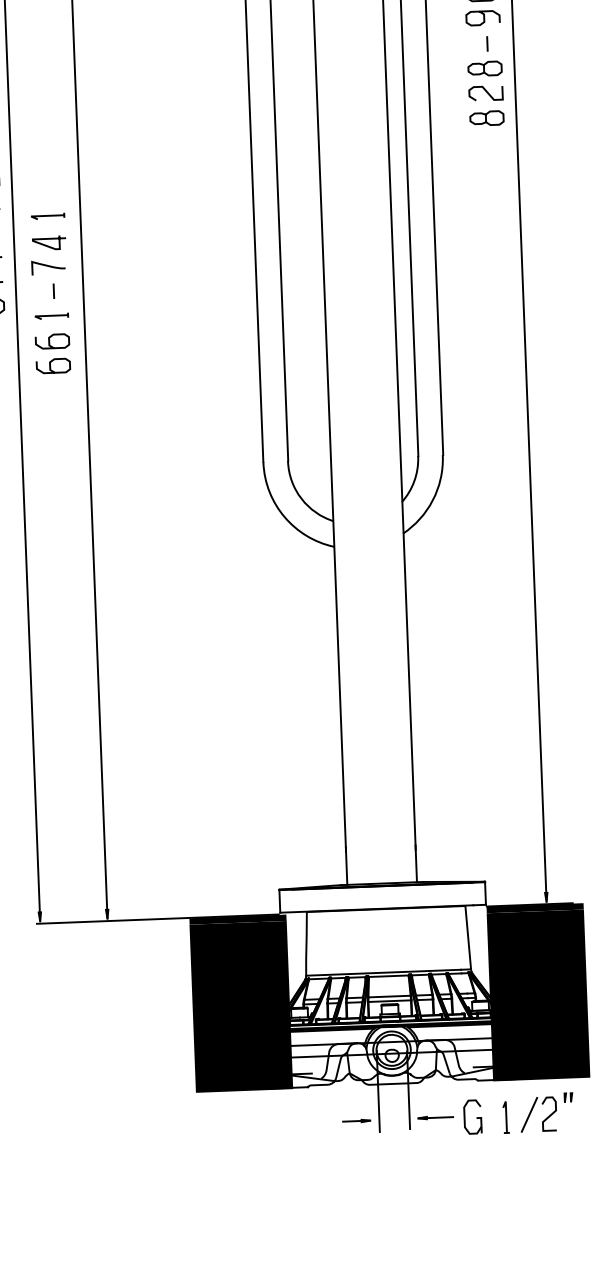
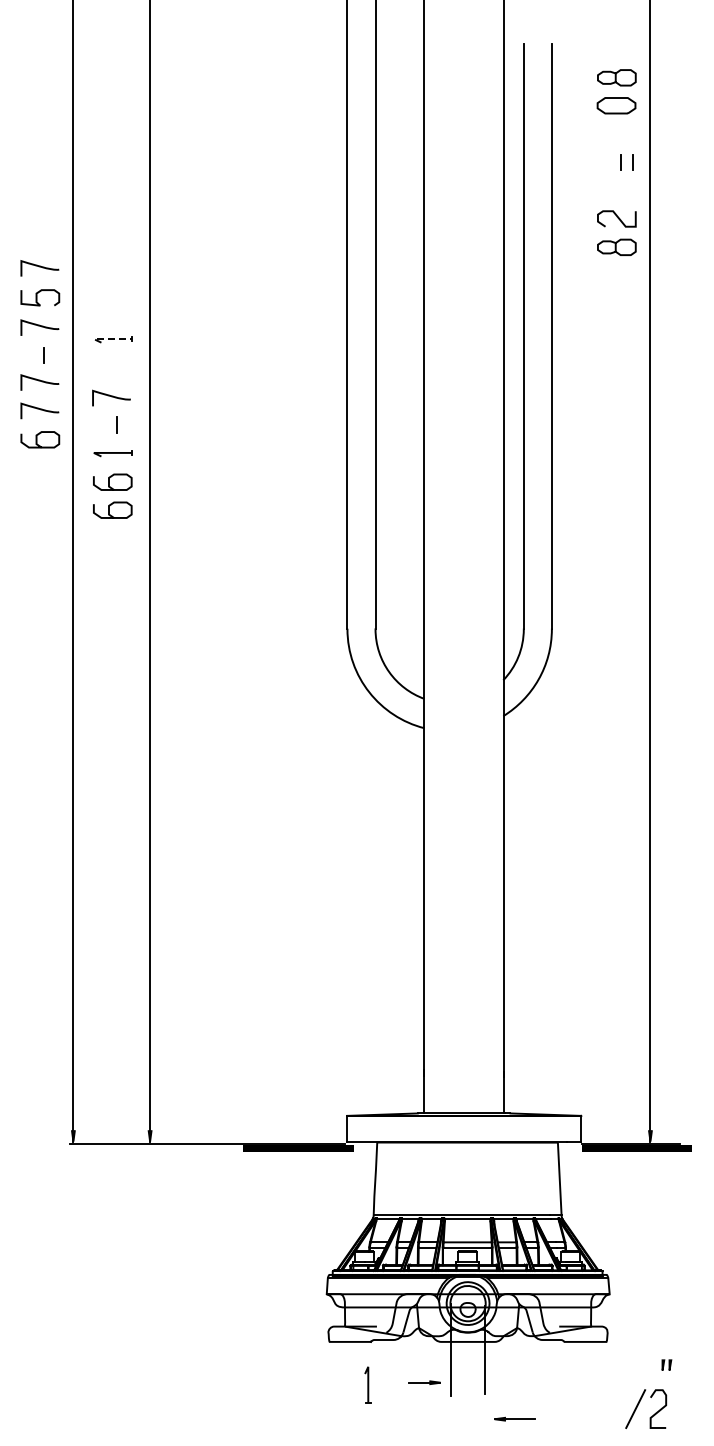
curve: (483, 17) -> (617, 132), removed
line: (497, 43) -> (632, 162), added
curve: (484, 68) -> (616, 190), removed
line: (43, 216) -> (107, 339), solid -> dashed
curve: (47, 245) -> (111, 372), removed
fill: (537, 995) -> (636, 1247), removed
fill: (241, 1006) -> (298, 1247), removed
part: (531, 1111) -> (638, 1405), moved
part: (472, 1116) -> (556, 1382), removed
part: (435, 1117) -> (514, 1418), moved
part: (505, 1117) -> (367, 1384), moved

